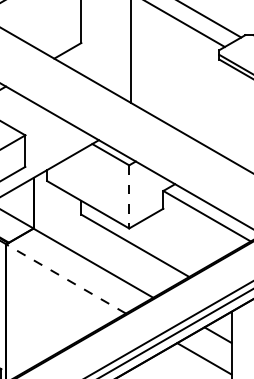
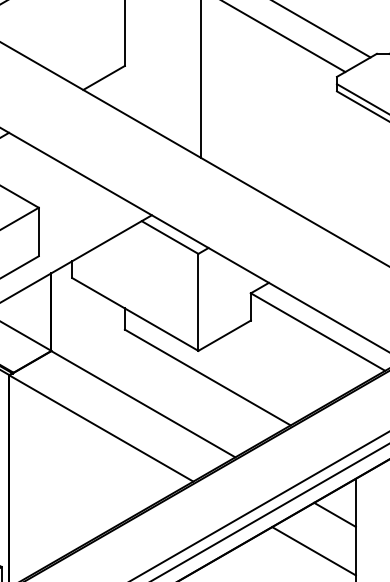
line: (129, 196) -> (198, 301), dashed -> solid
line: (65, 278) -> (100, 427), dashed -> solid

